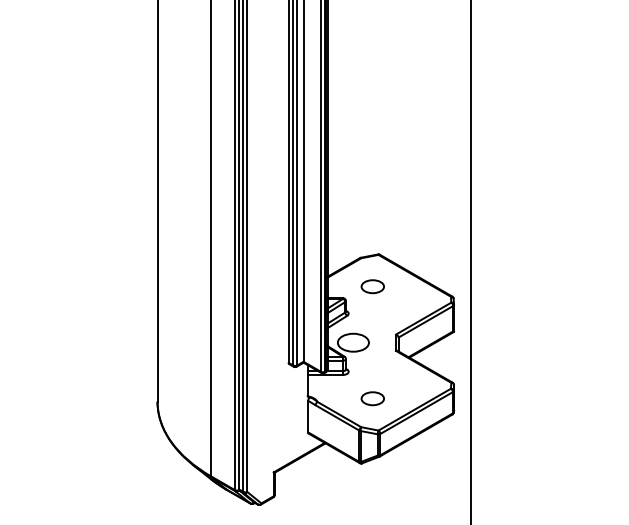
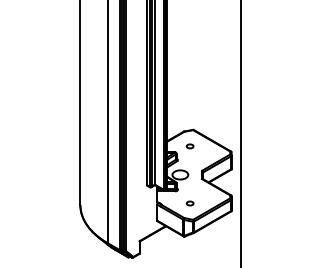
part: (371, 286) -> (189, 146), size x0.6
part: (371, 398) -> (189, 203), size x0.6

